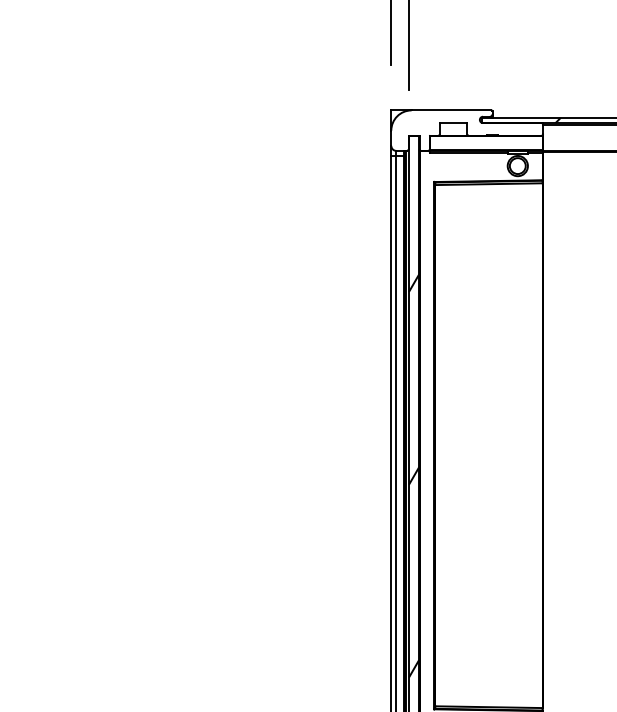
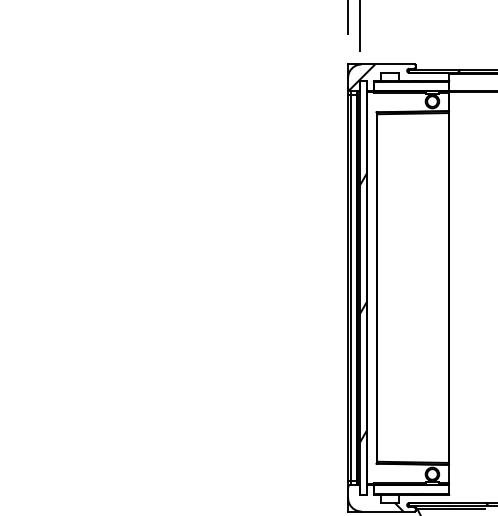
hatch: (412, 129) -> (362, 77), added

